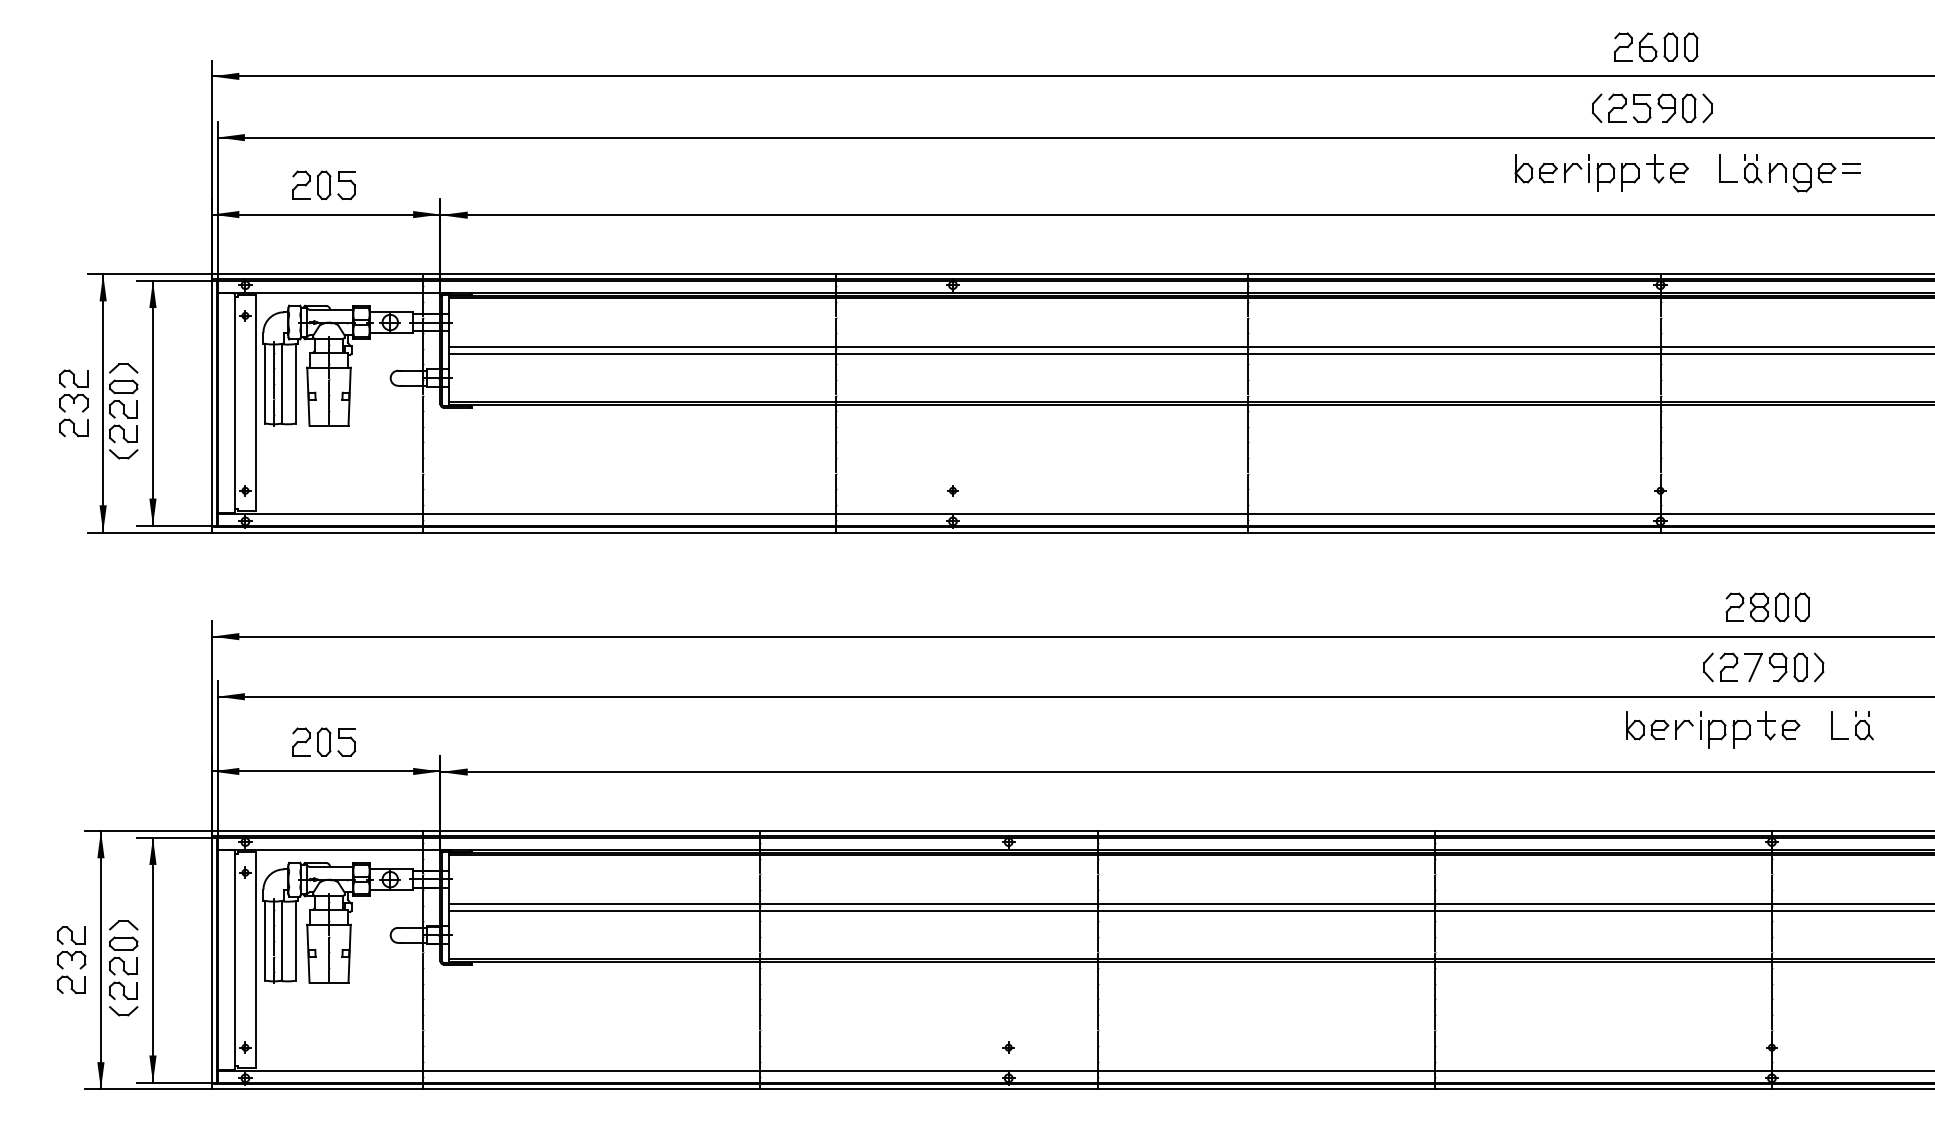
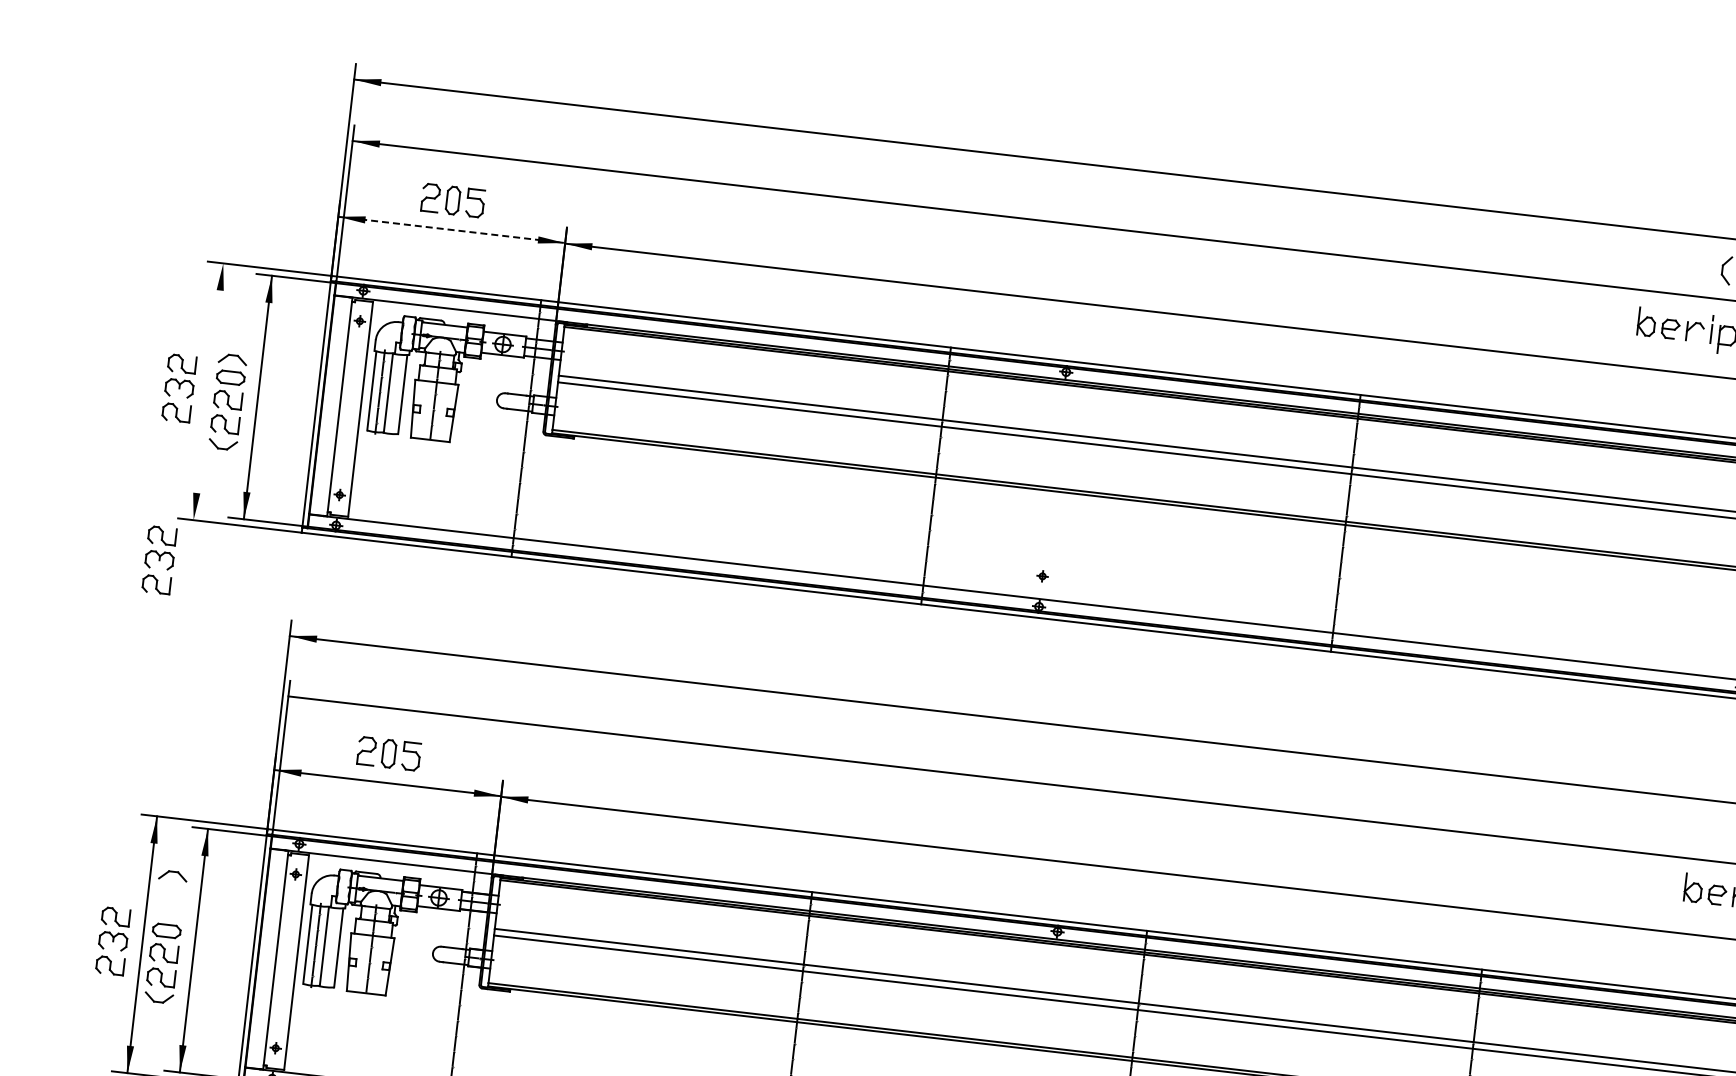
line: (326, 214) -> (452, 229), solid -> dashed
line: (103, 403) -> (208, 391), removed
part: (73, 576) -> (159, 560), added
fill: (230, 696) -> (301, 697), removed
part: (123, 925) -> (172, 876), moved

